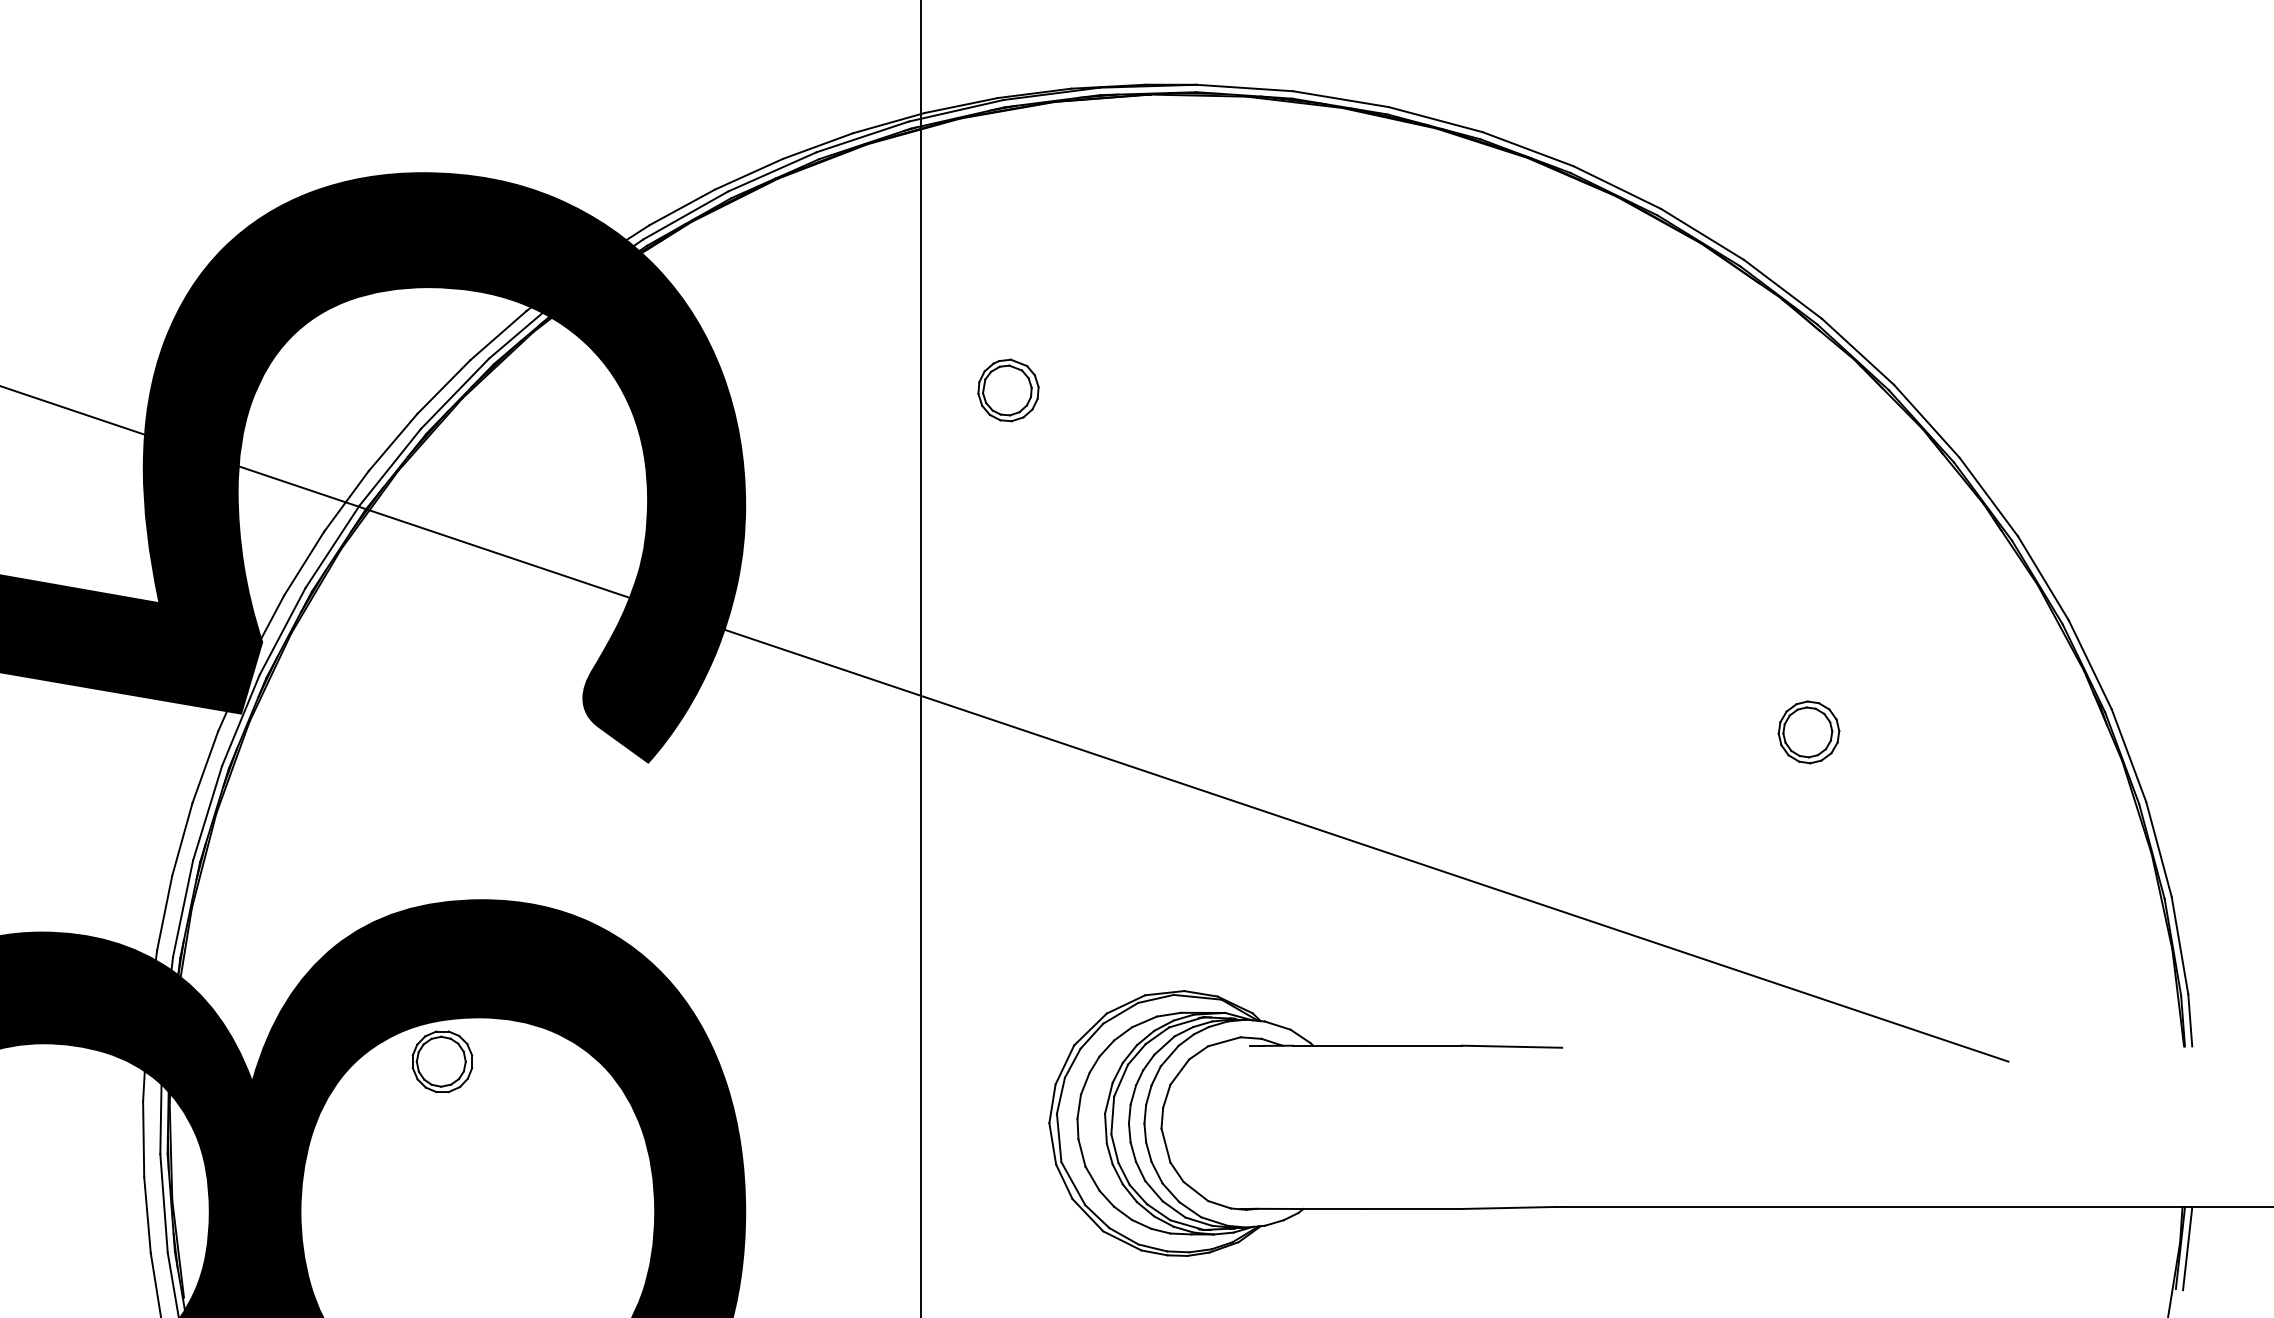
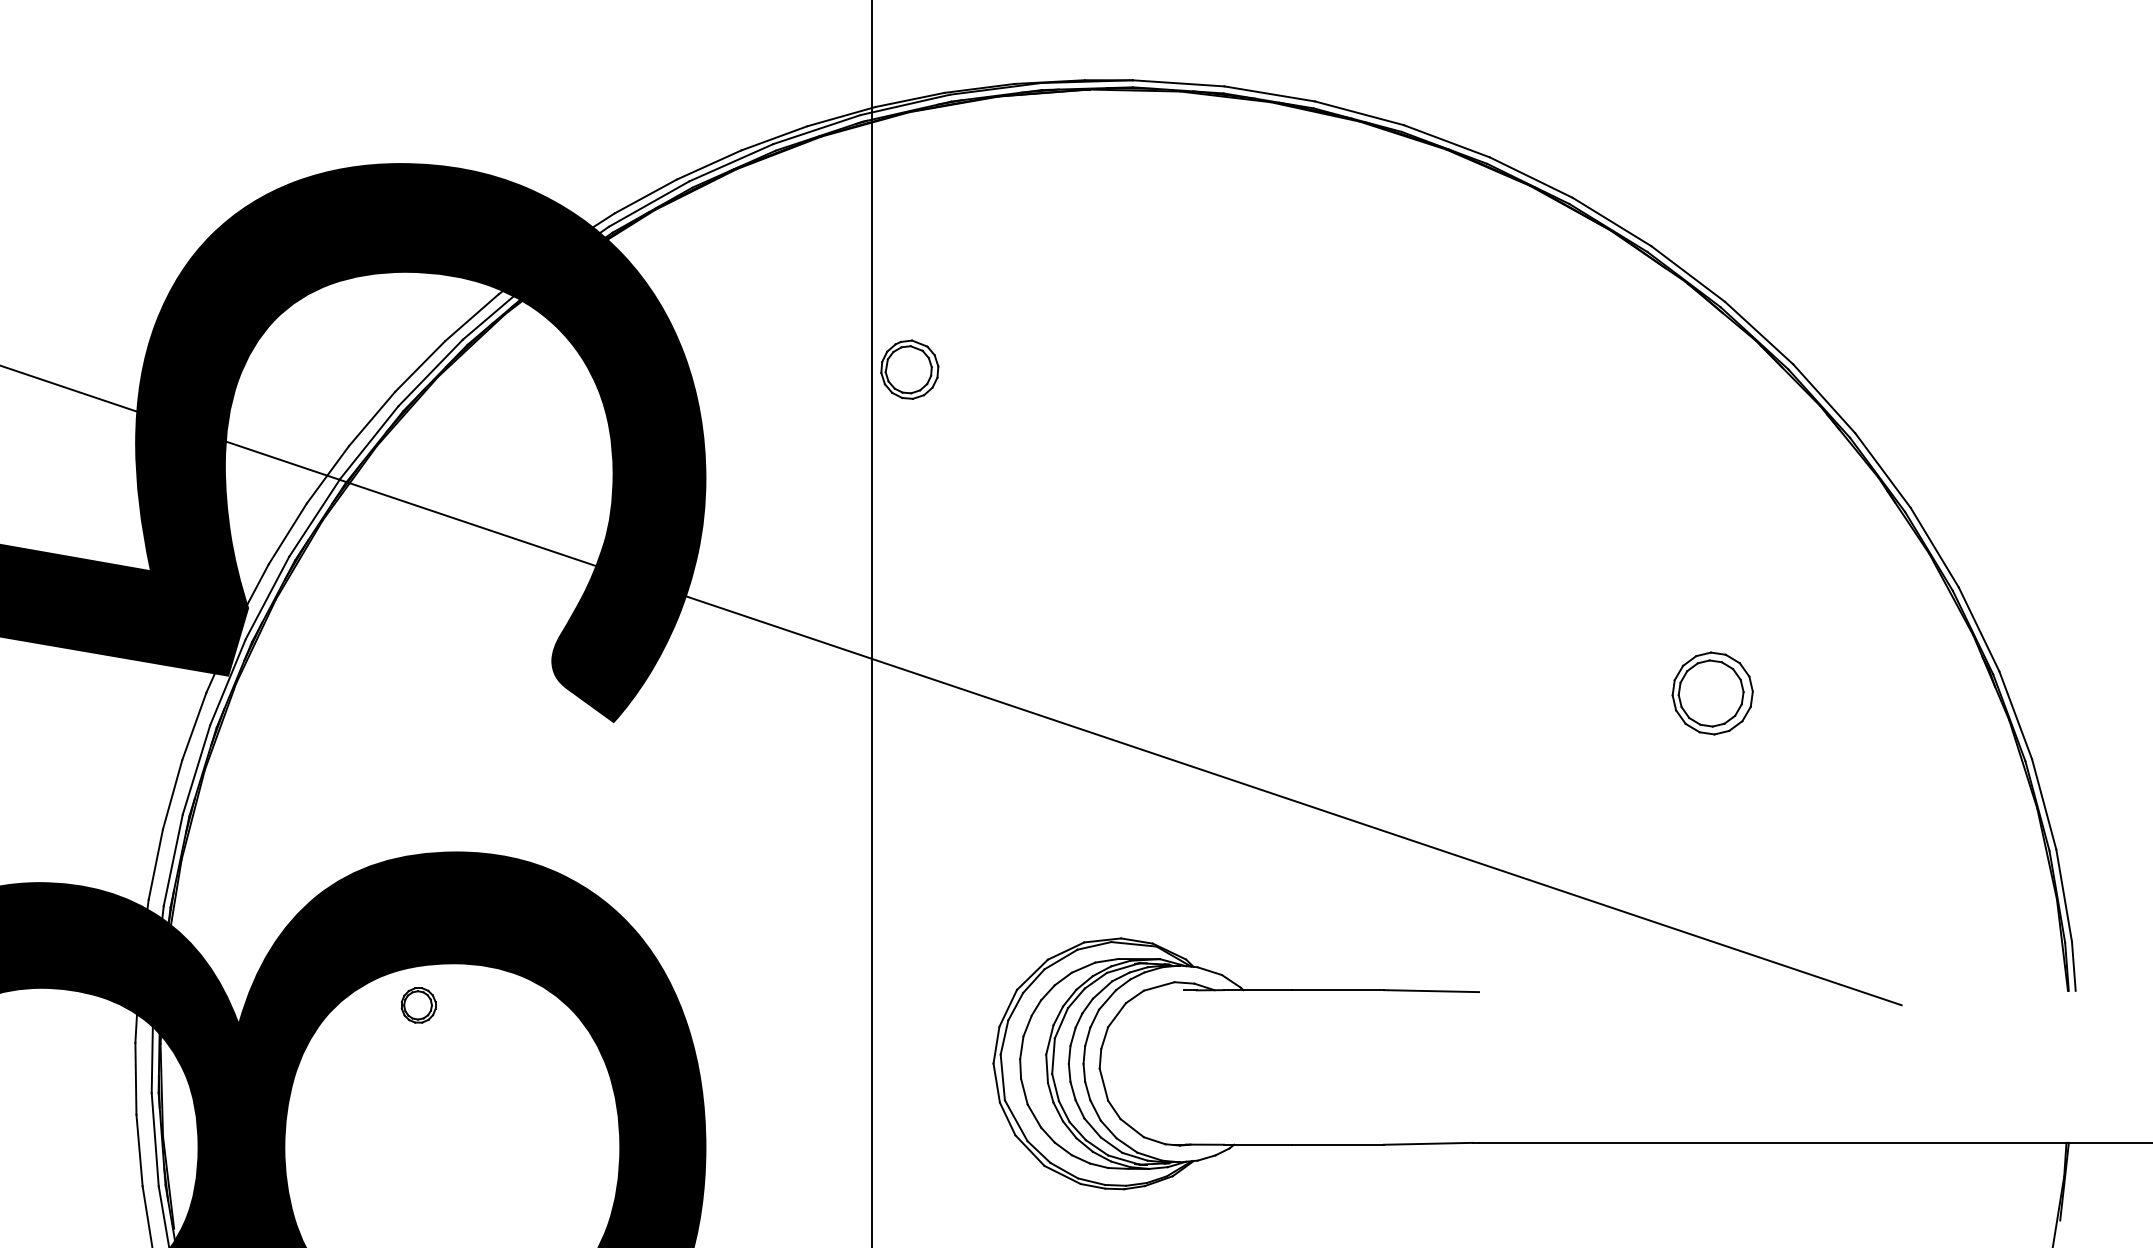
part: (1008, 390) -> (909, 369), moved
part: (1808, 732) -> (1712, 693), size x1.4
part: (442, 1061) -> (418, 1005), size x0.6
line: (2186, 1247) -> (2070, 1181), removed

